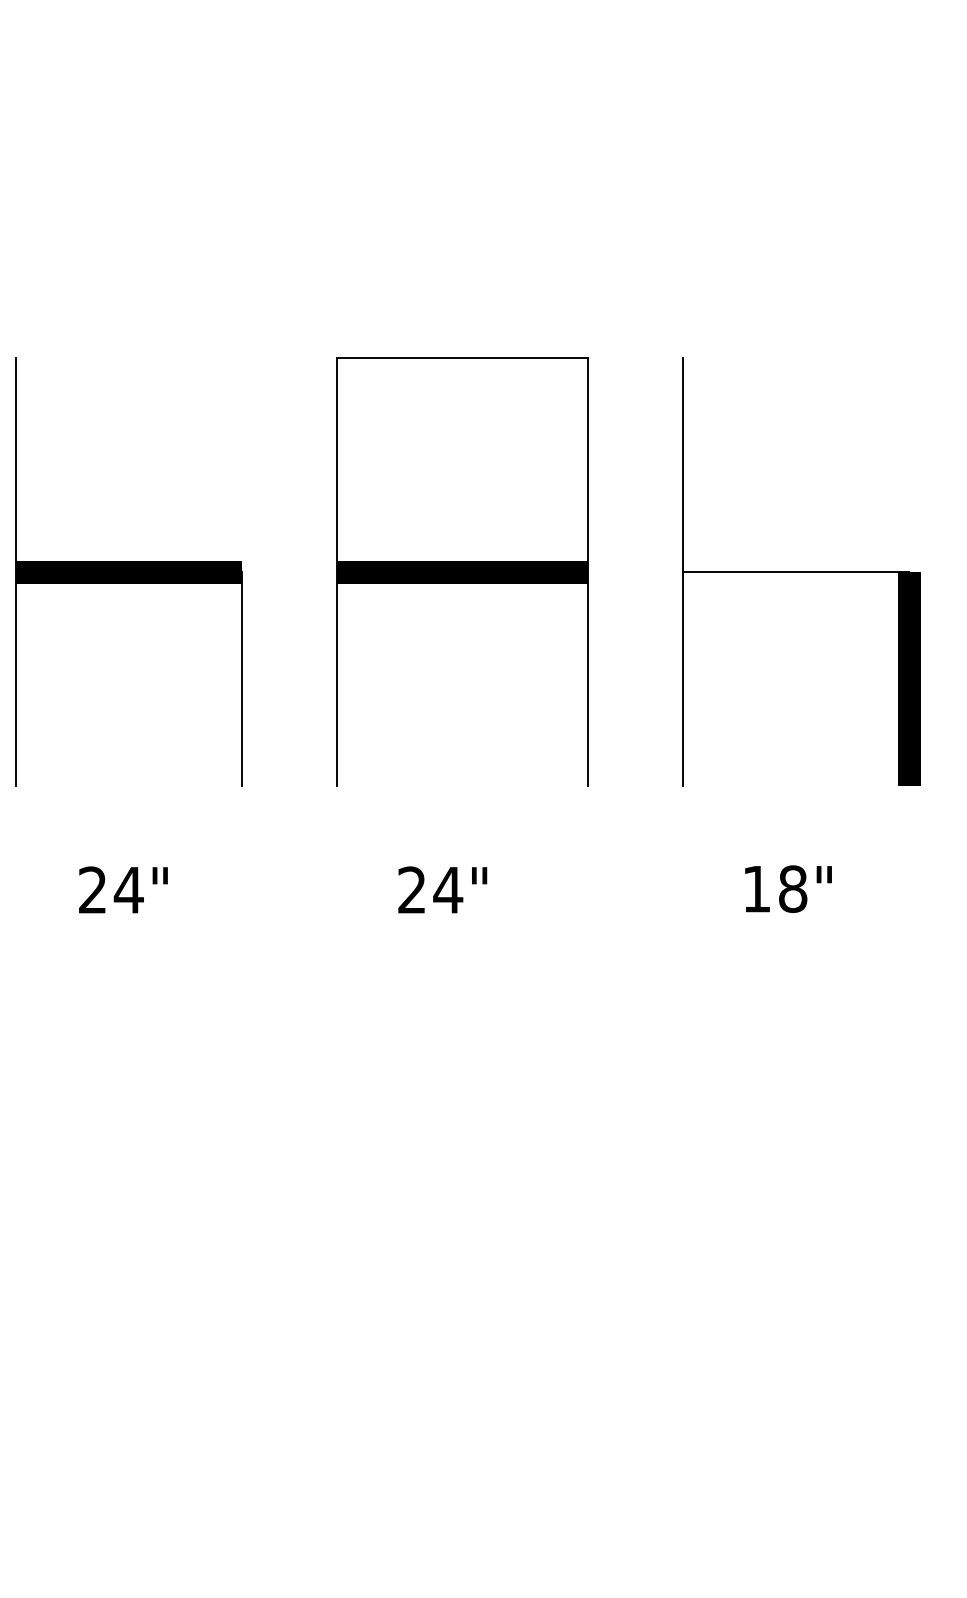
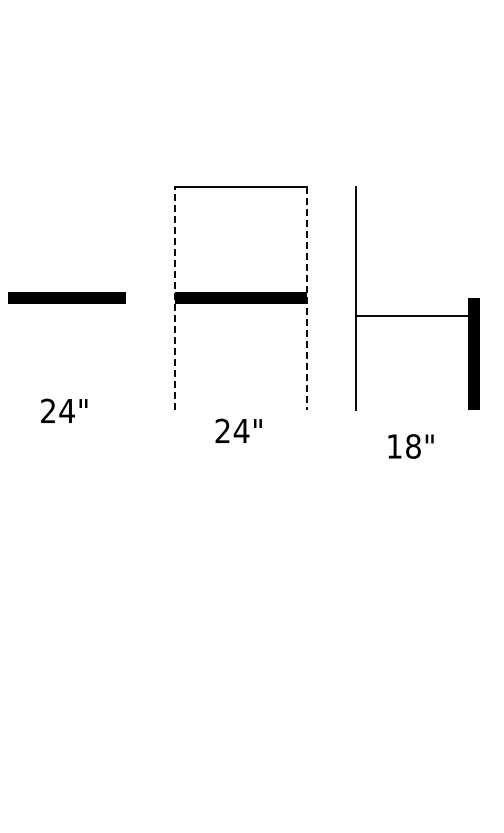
line: (16, 570) -> (8, 297), removed
line: (336, 572) -> (175, 298), solid -> dashed
line: (588, 572) -> (306, 298), solid -> dashed
line: (795, 572) -> (414, 316), moved
line: (242, 678) -> (126, 353), removed
text: (123, 889) -> (64, 410), moved
text: (442, 889) -> (238, 430), moved
text: (787, 889) -> (410, 446), moved

